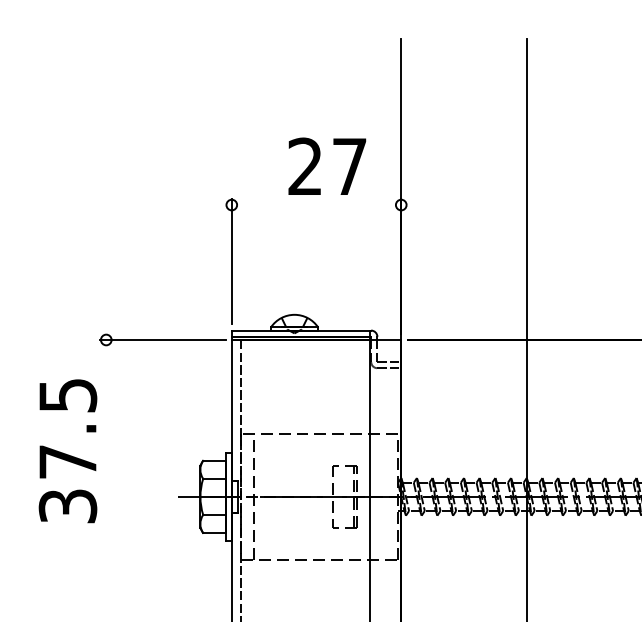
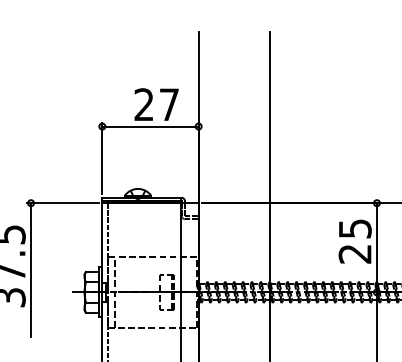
line: (316, 204) -> (150, 126), added
line: (107, 456) -> (31, 269), added

